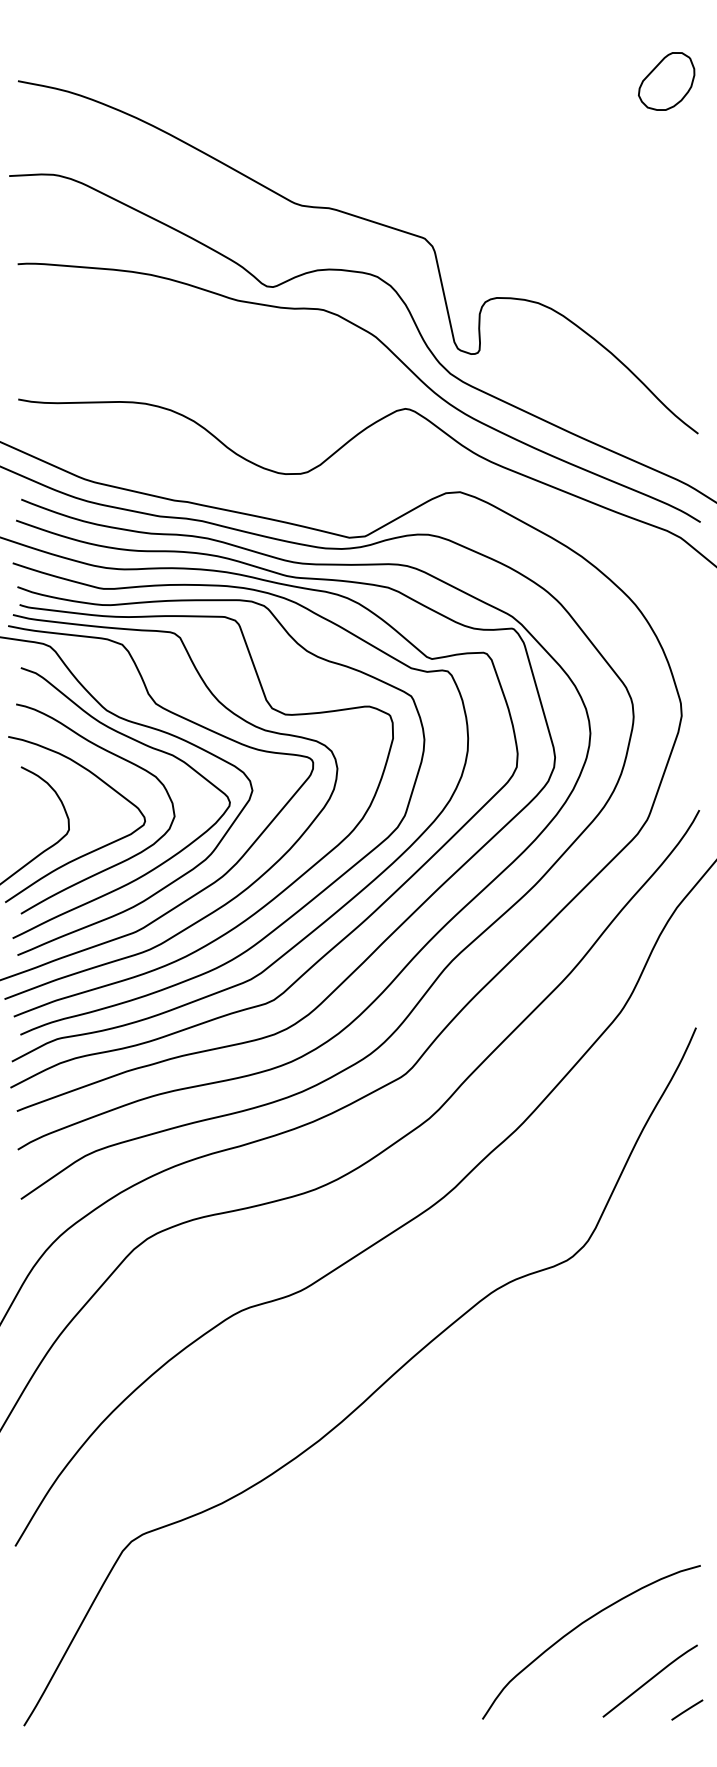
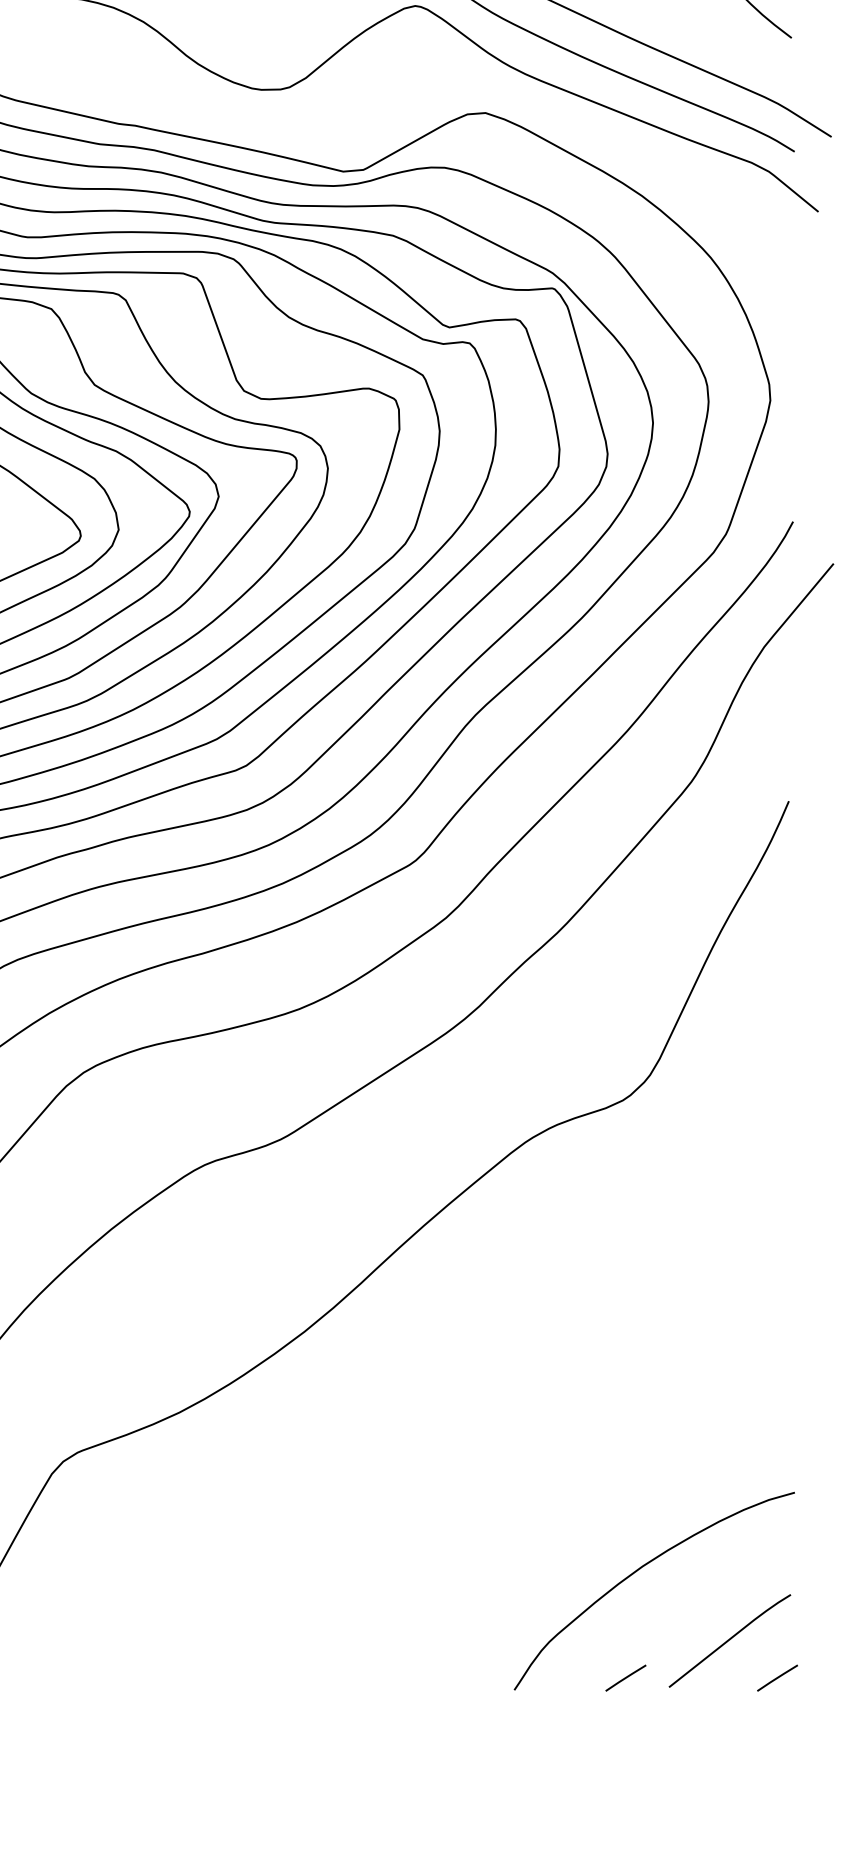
line: (569, 1709) -> (626, 1677), added

